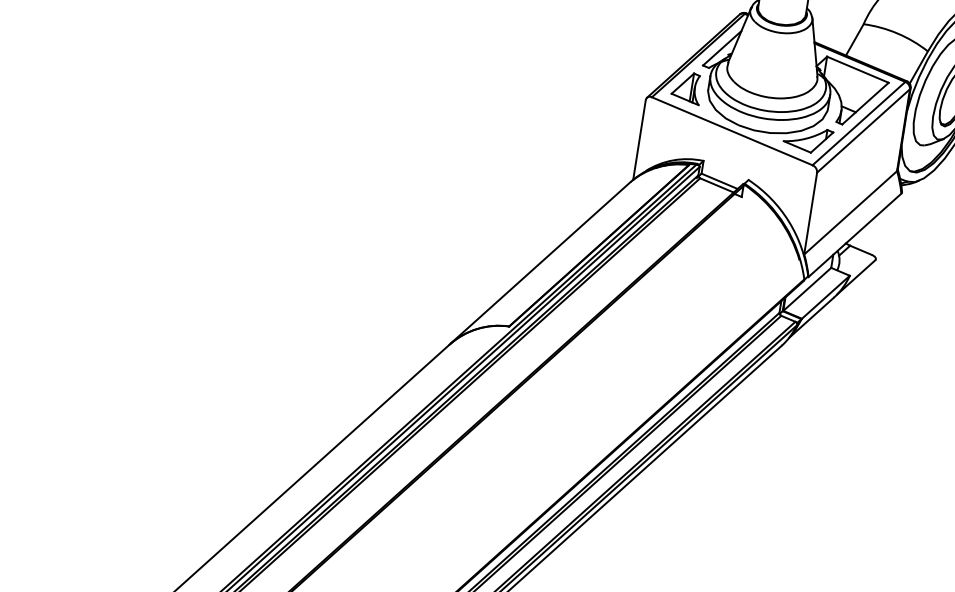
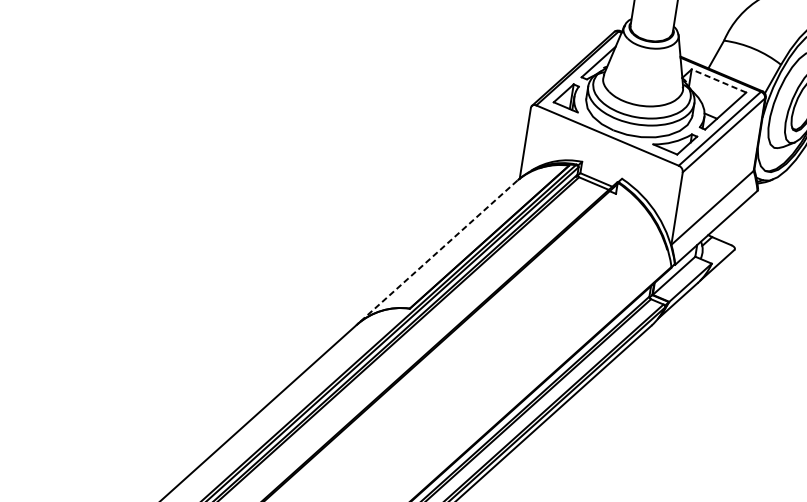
line: (857, 69) -> (718, 80), solid -> dashed
line: (540, 262) -> (437, 251), solid -> dashed

